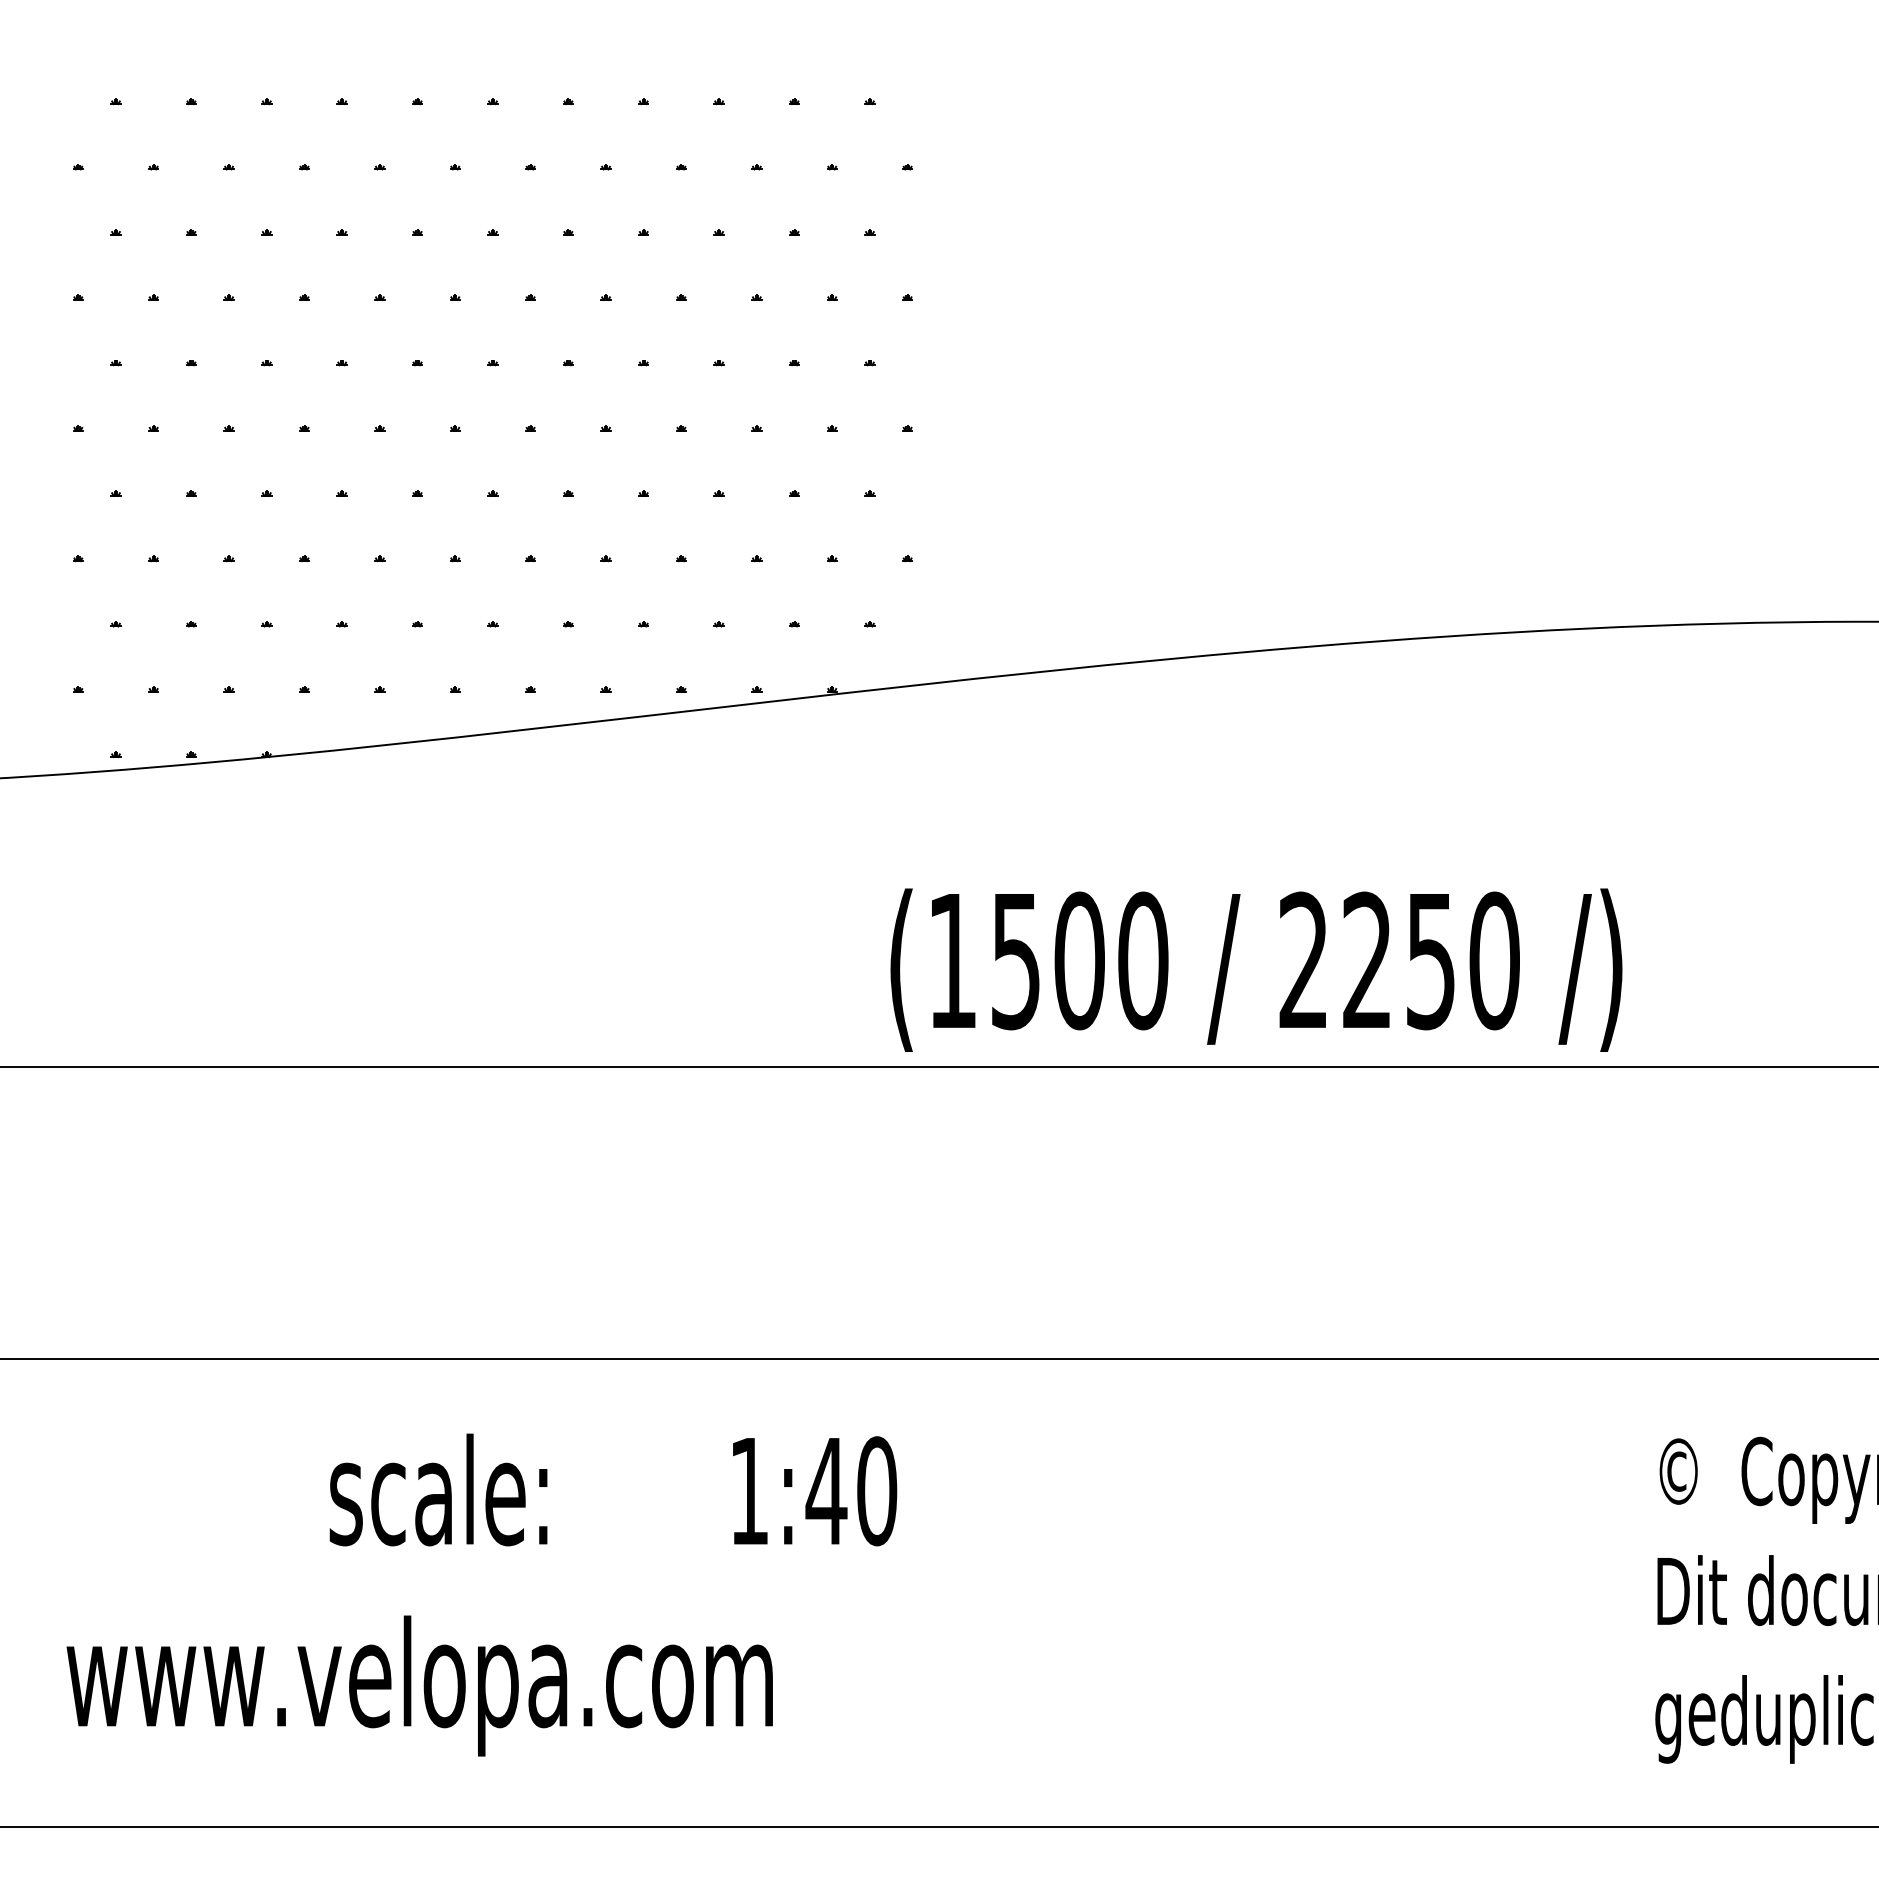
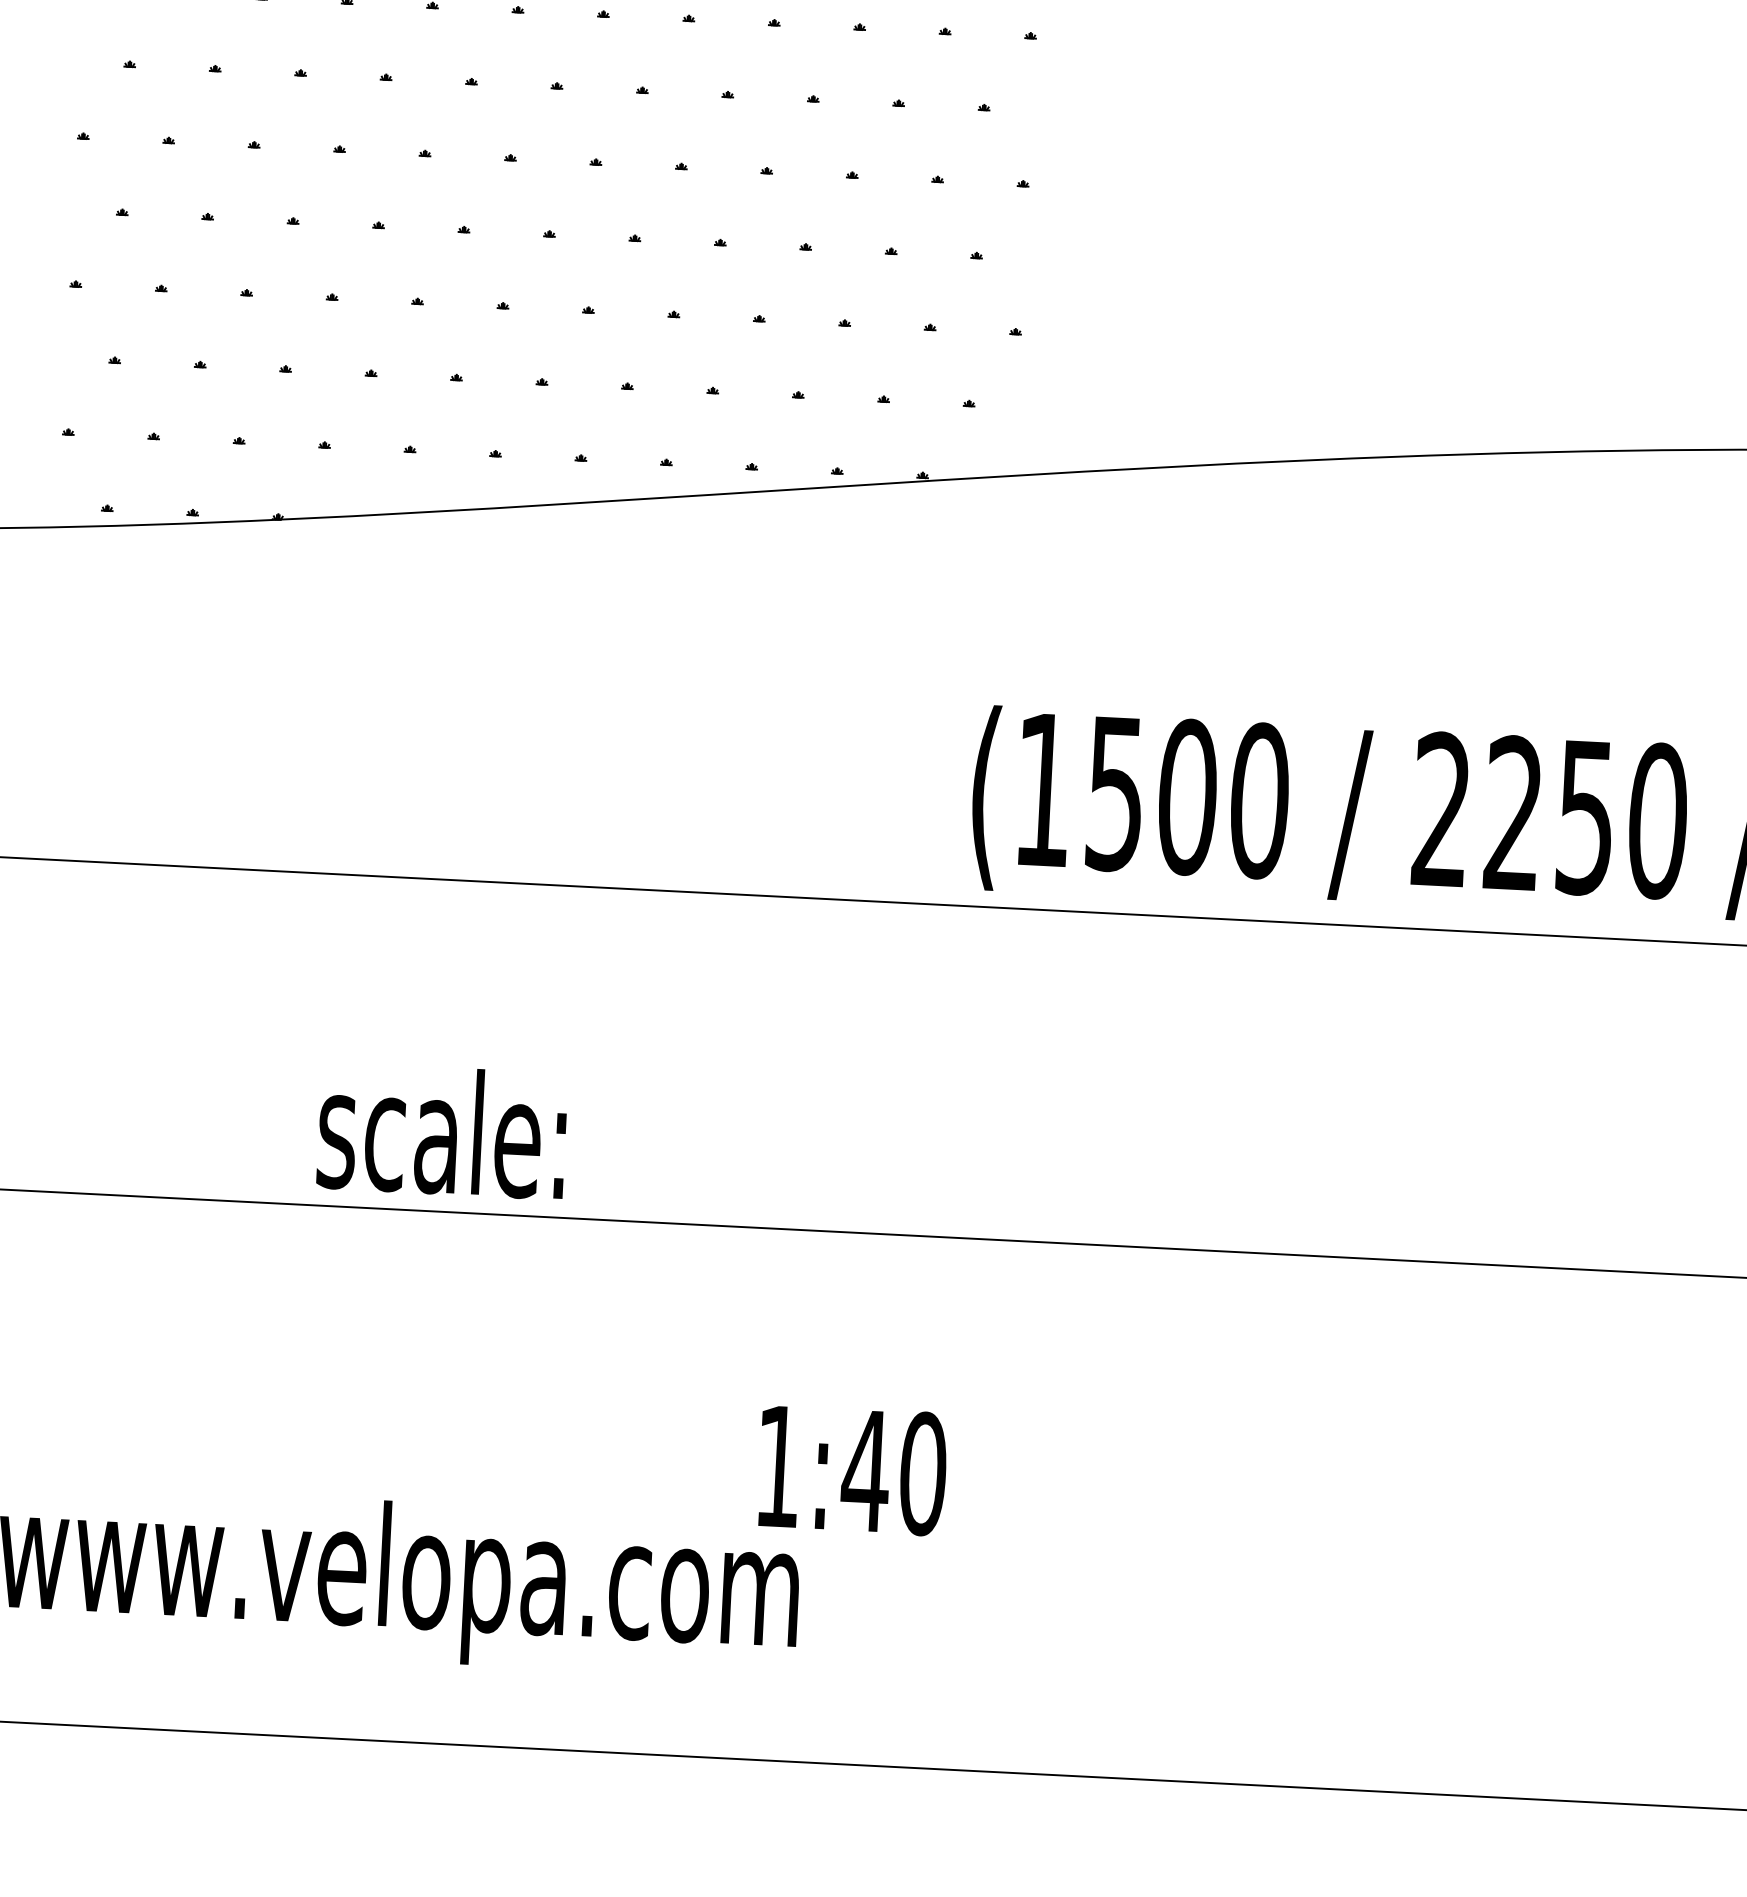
text: (438, 1489) -> (442, 1130), moved
text: (815, 1491) -> (853, 1470), moved

